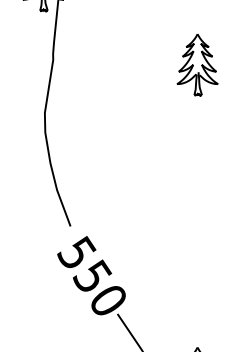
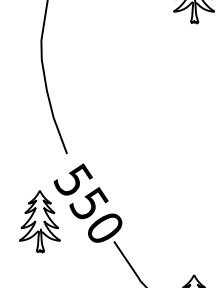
part: (43, 293) -> (40, 221), added

